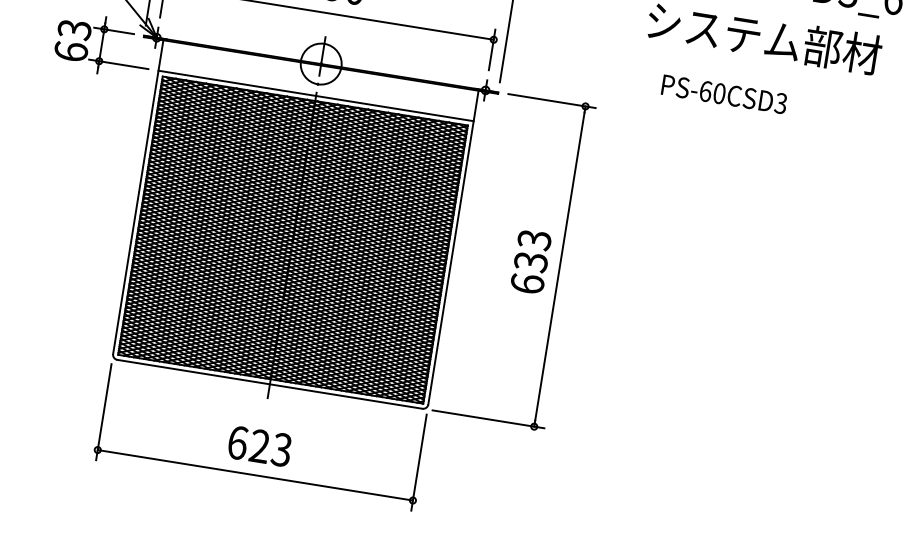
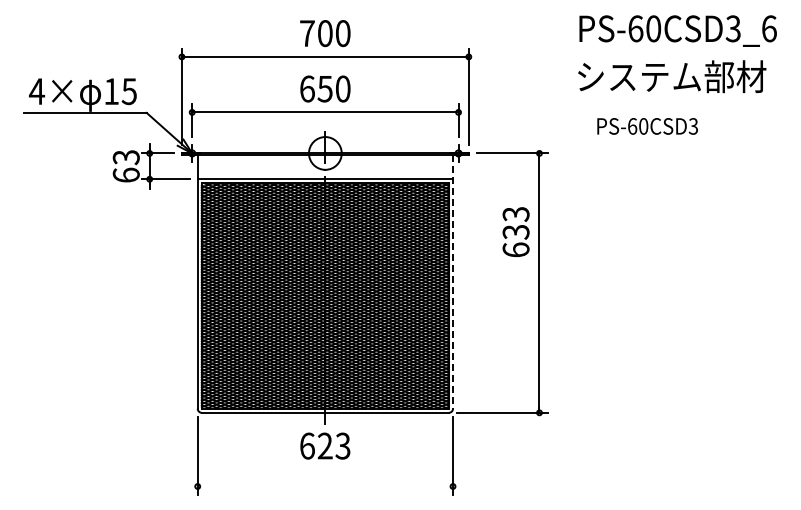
line: (453, 248) -> (453, 282), solid -> dashed
text: (530, 262) -> (515, 232), moved
text: (260, 445) -> (325, 445), moved
line: (255, 475) -> (325, 486), removed

